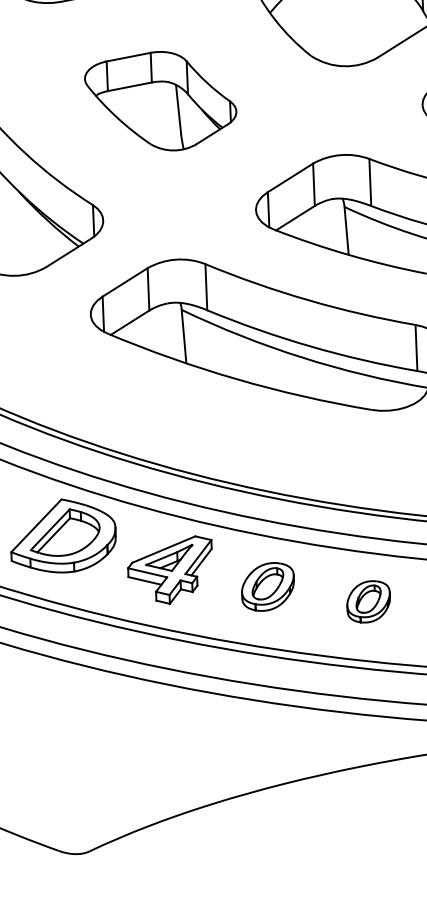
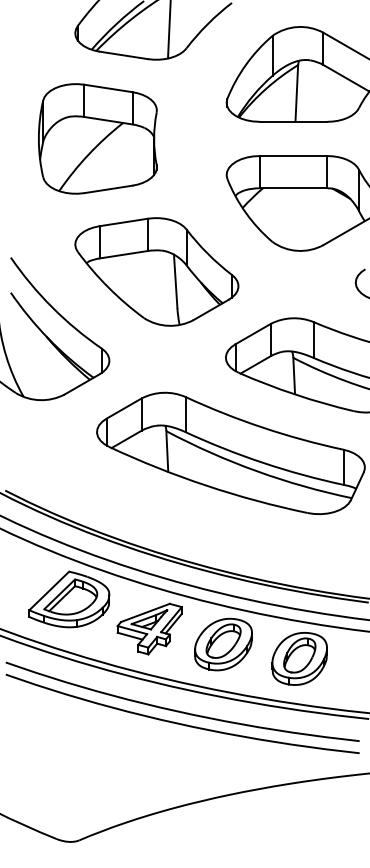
part: (160, 100) -> (156, 271), size x1.43
part: (267, 586) -> (223, 644), size x1.43
part: (368, 601) -> (299, 658), size x1.67

